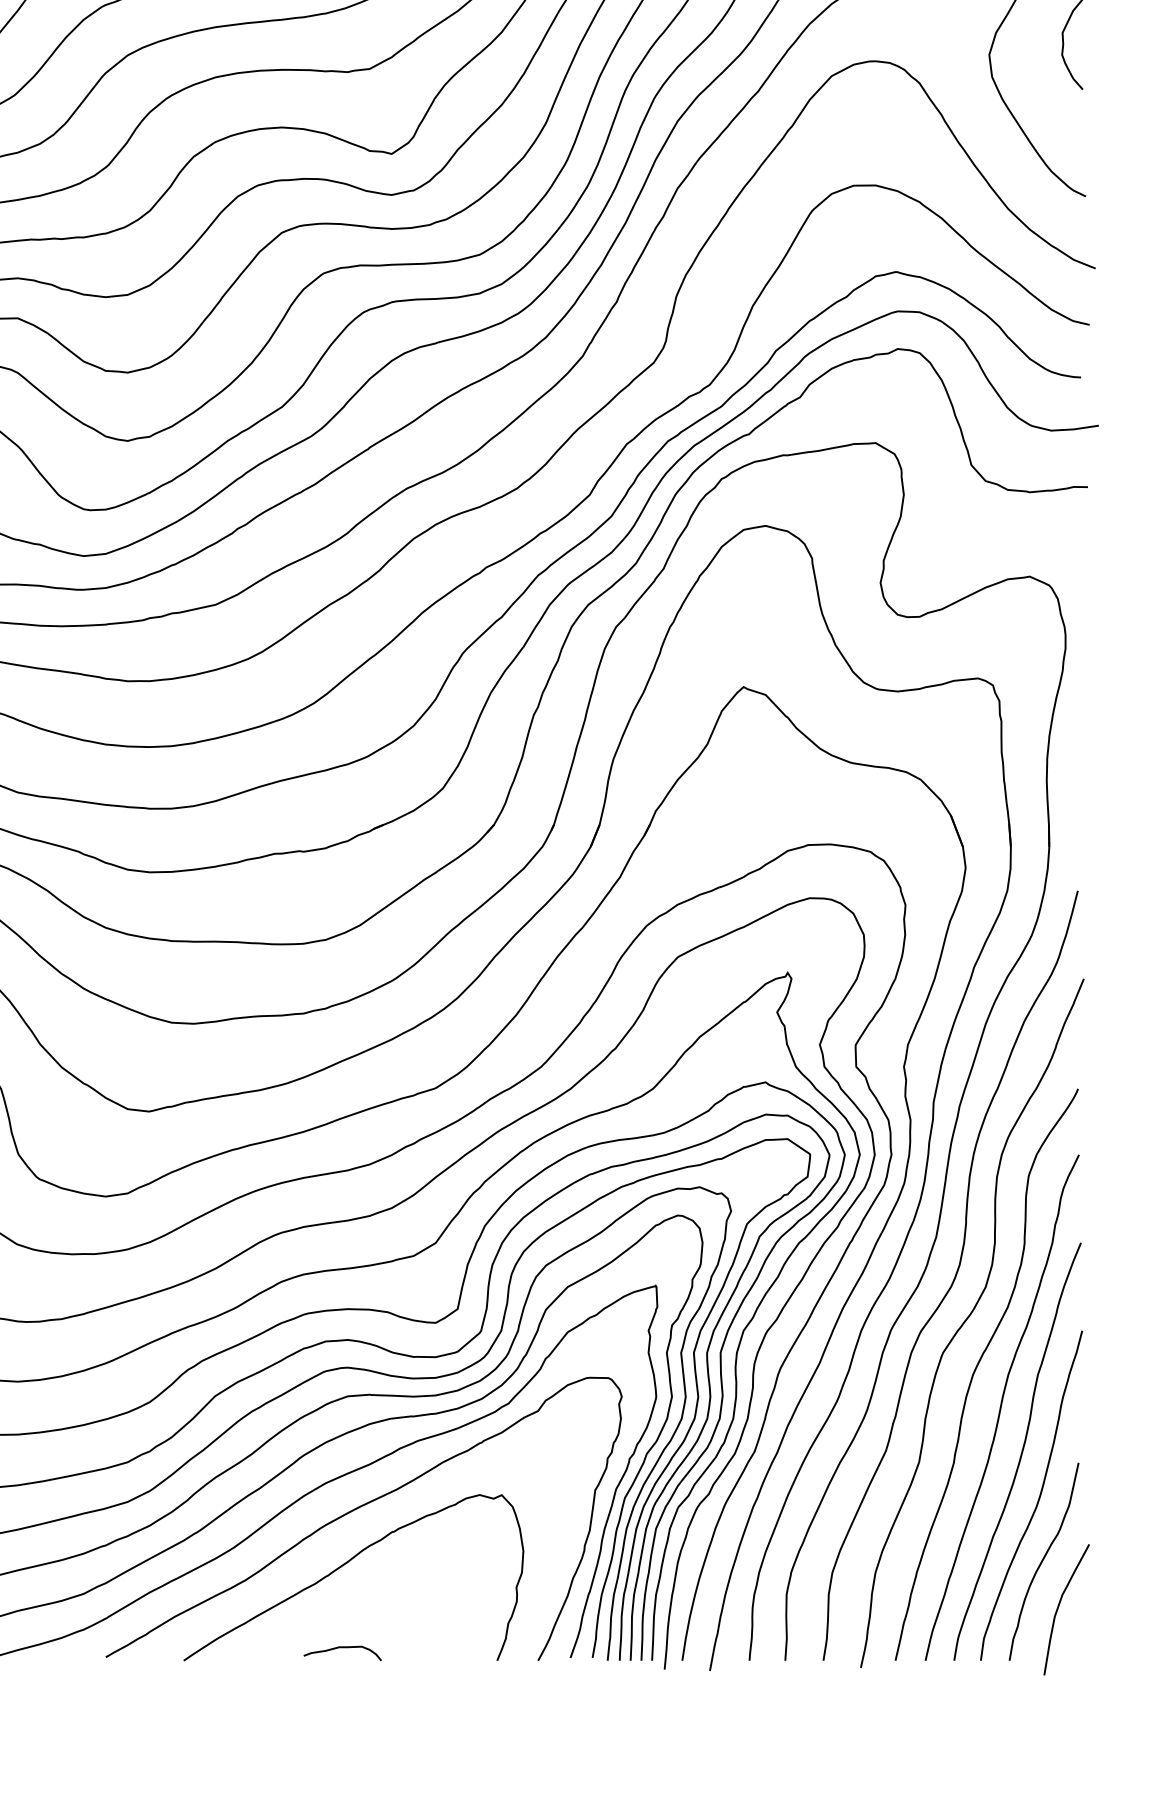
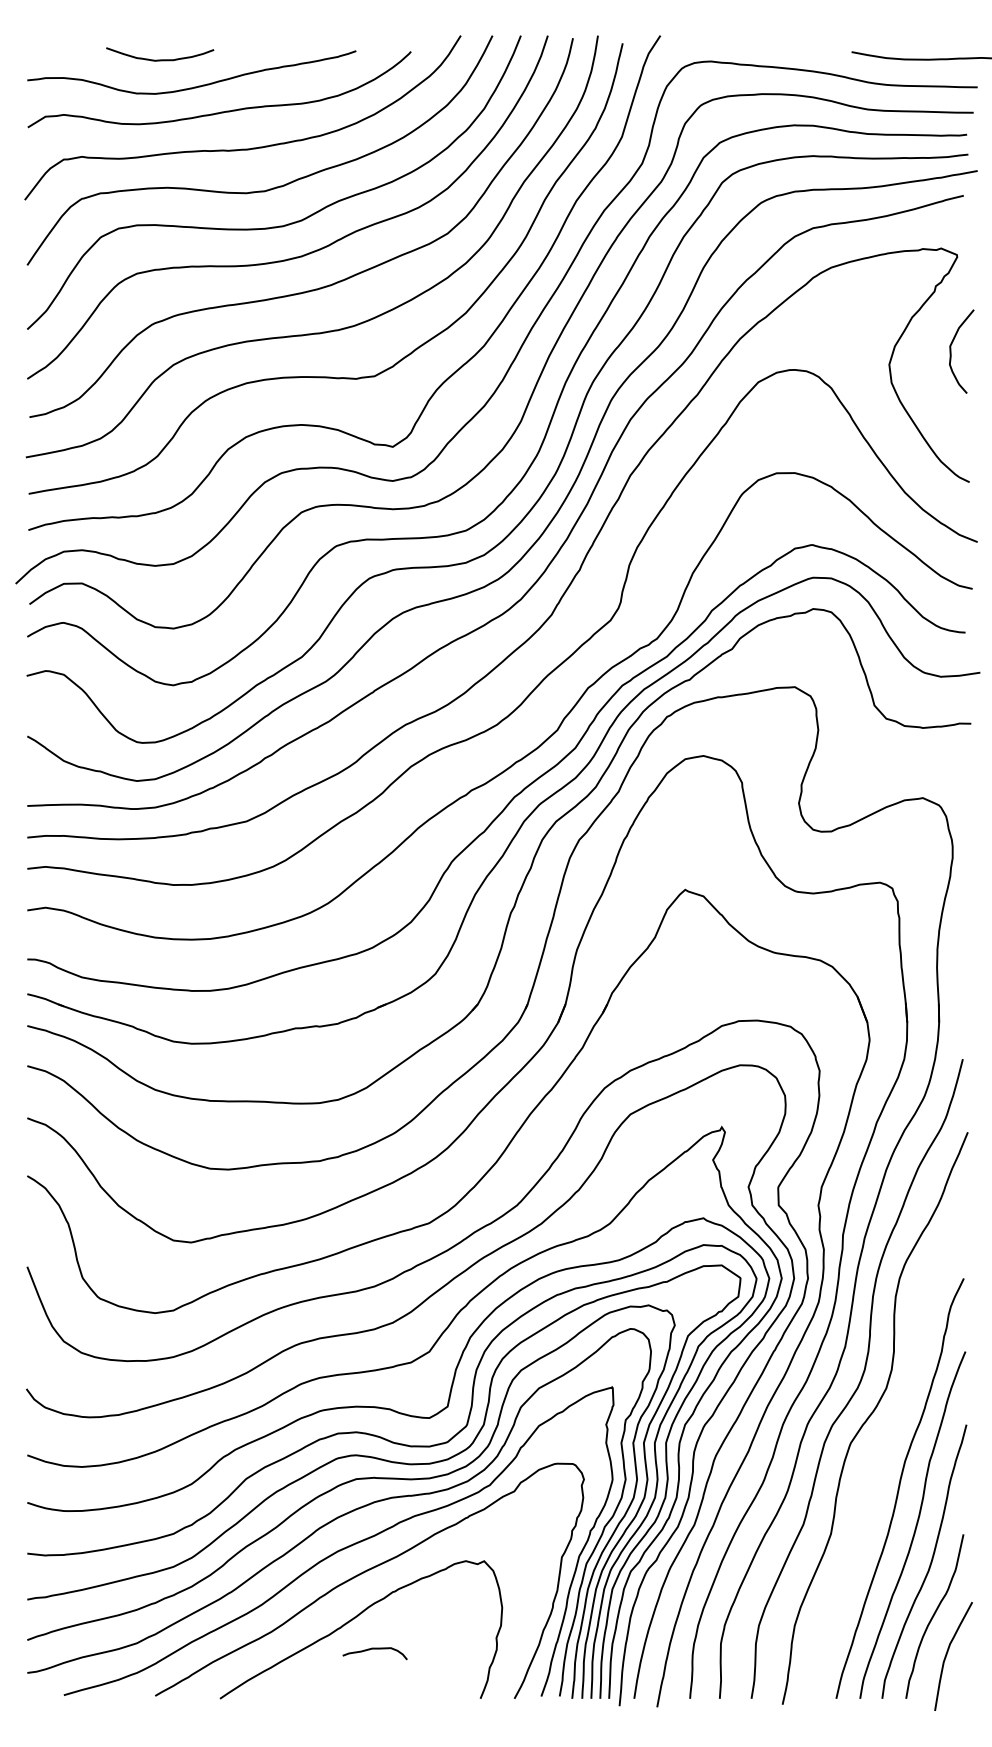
curve: (976, 1371) -> (878, 1458), removed
curve: (341, 1648) -> (374, 1649), moved

